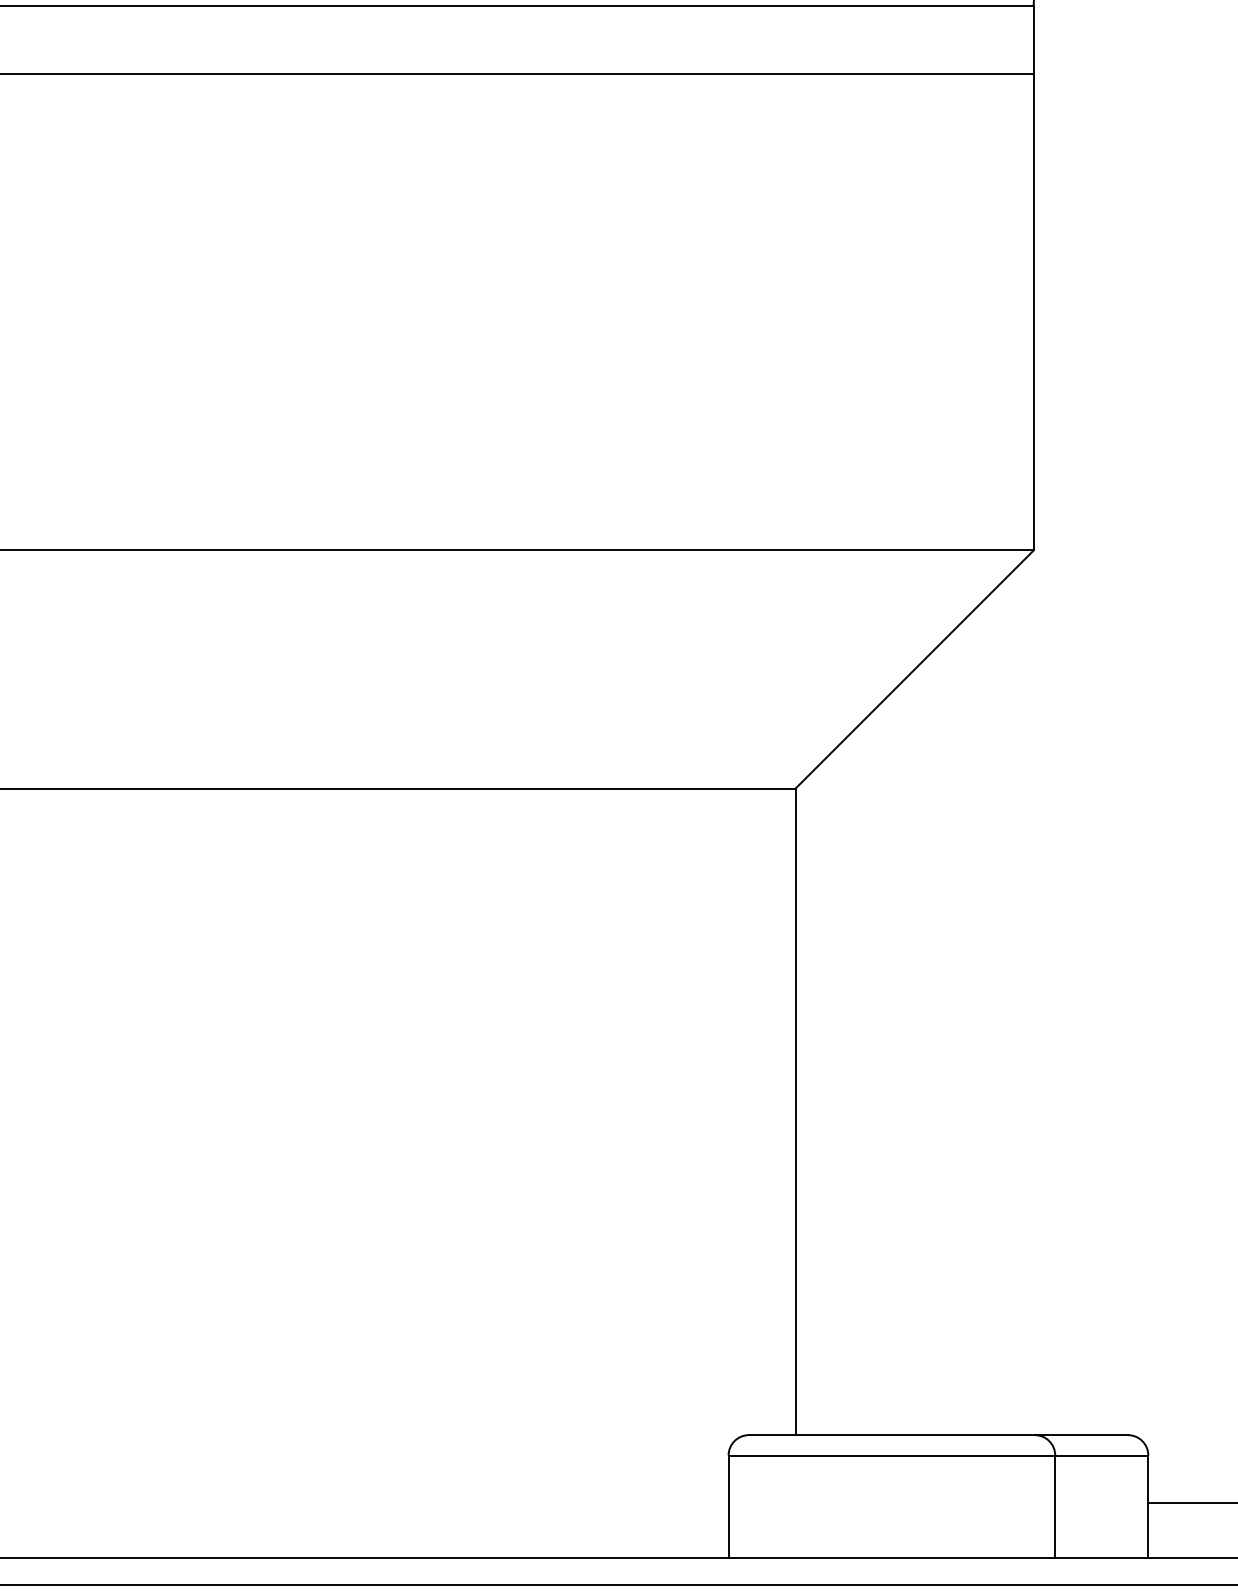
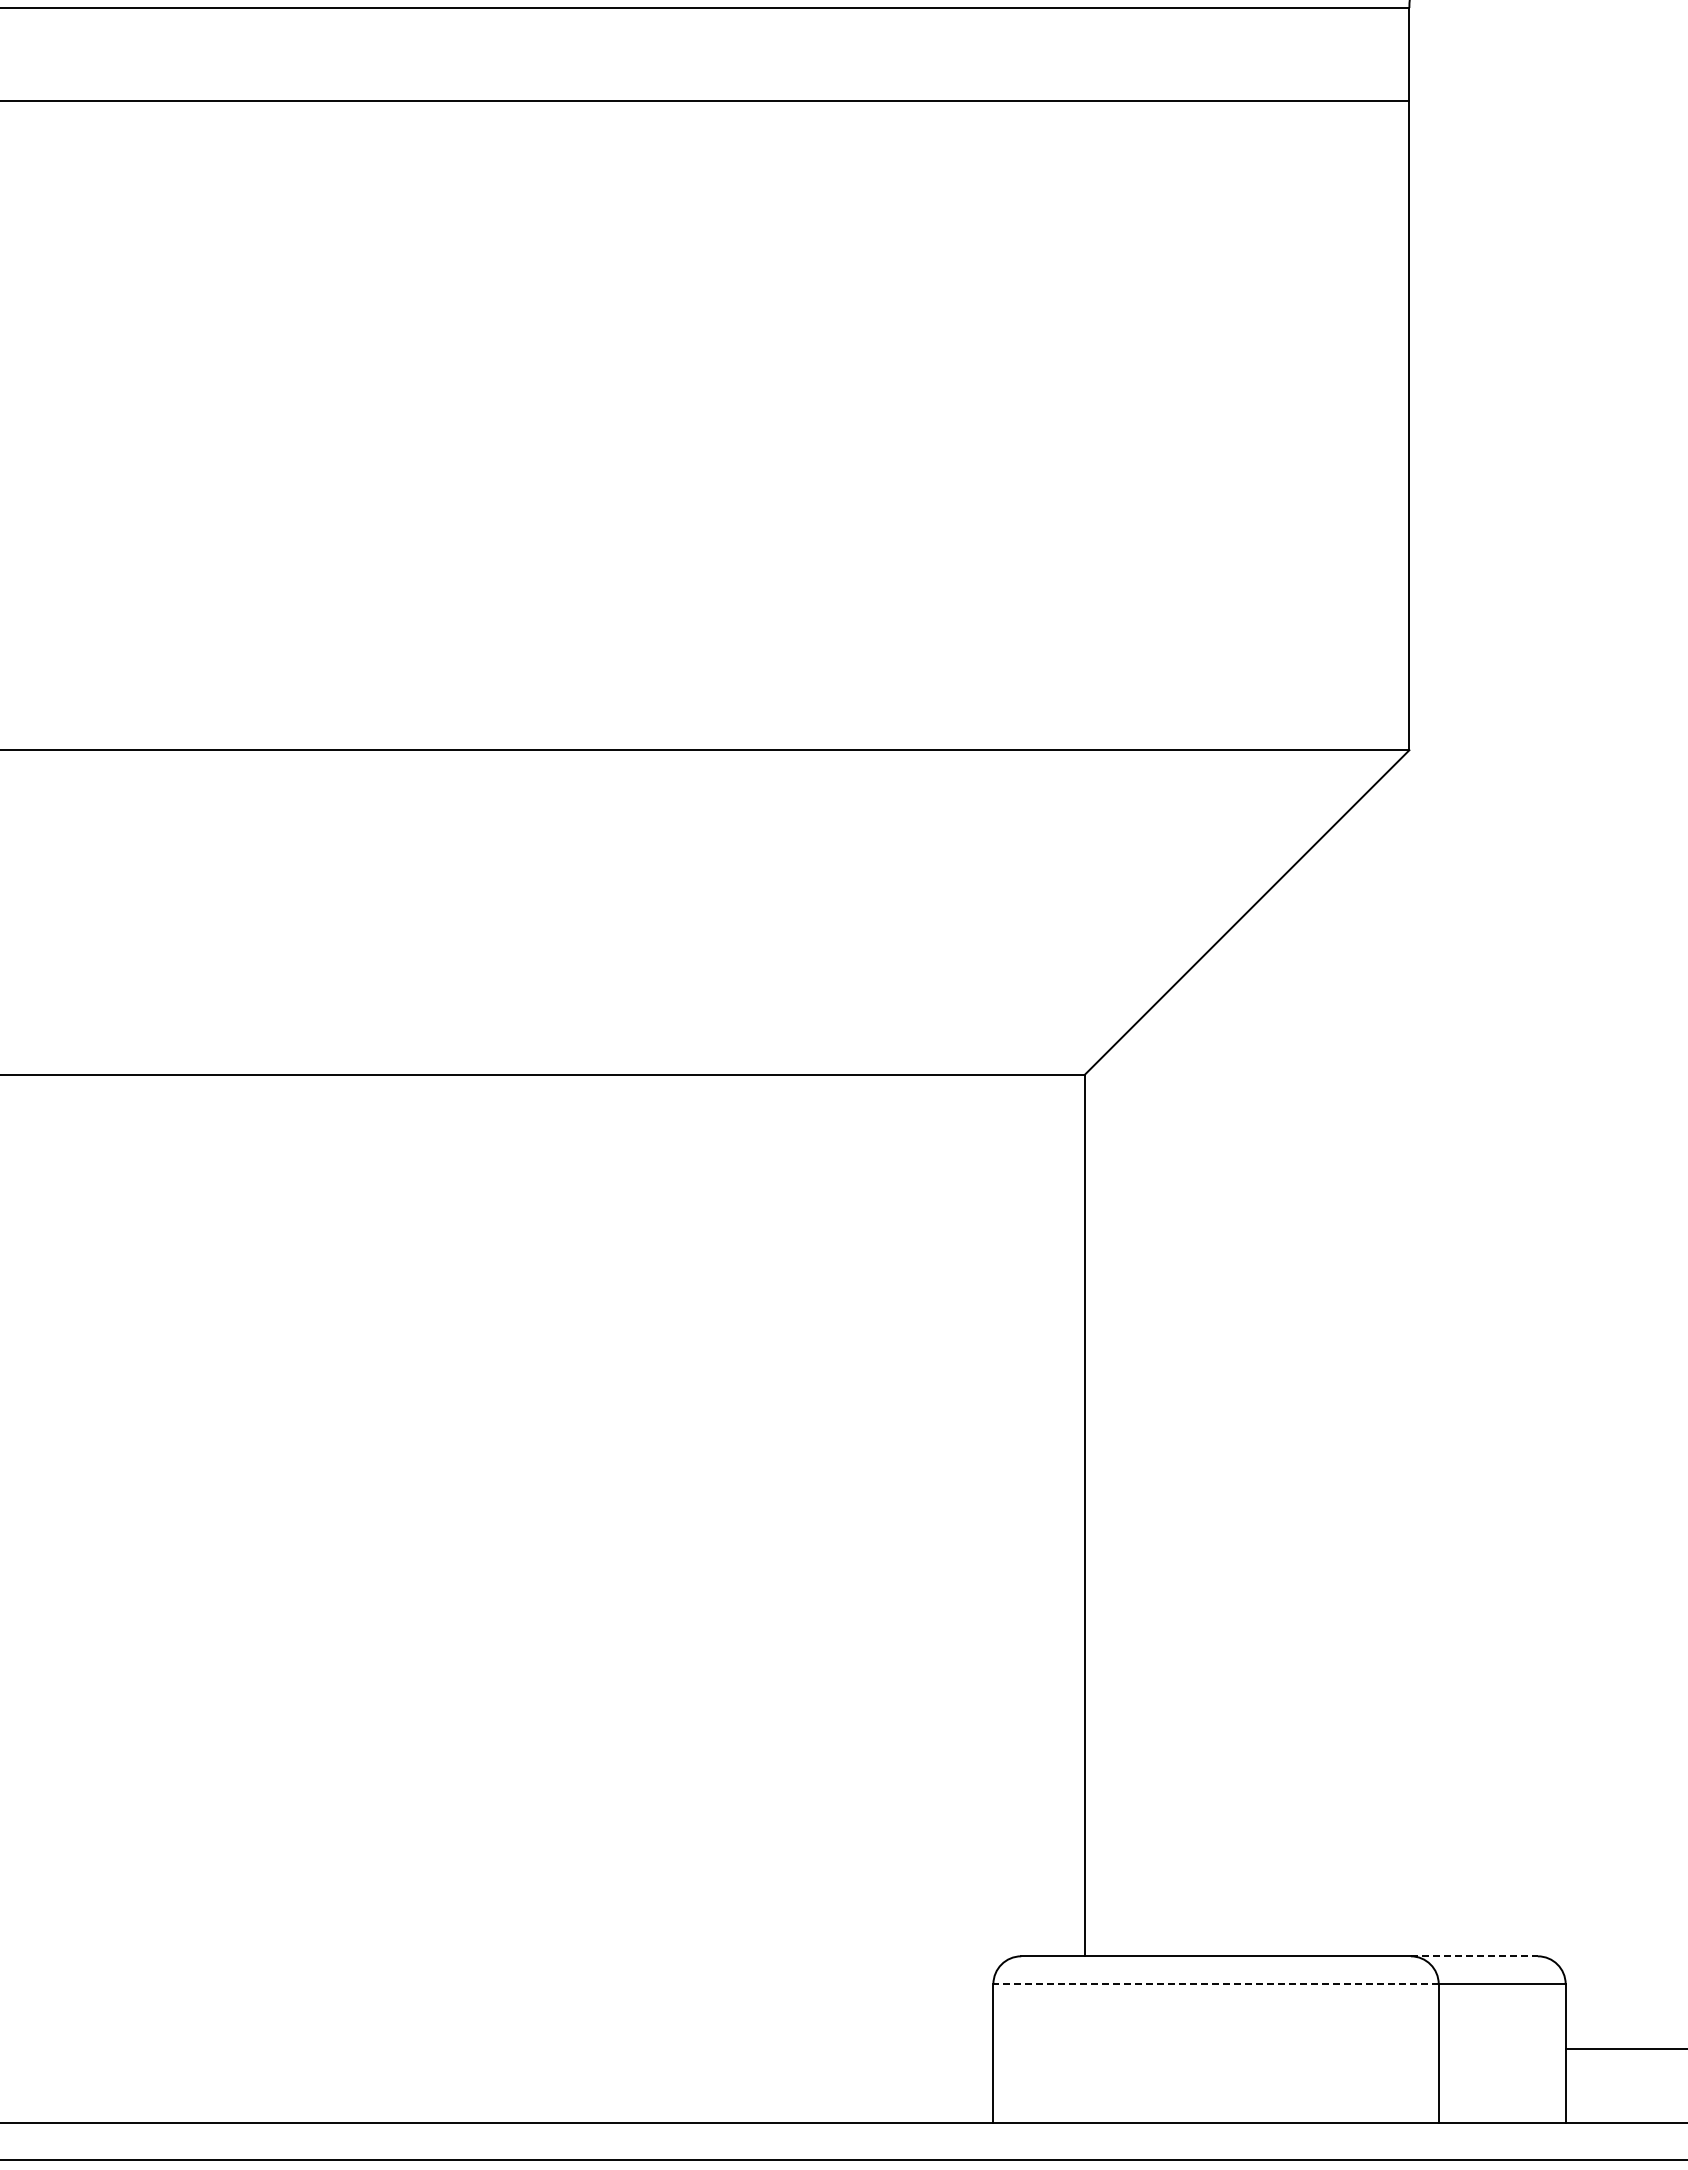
line: (1081, 1435) -> (1474, 1956), solid -> dashed
line: (892, 1455) -> (1216, 1984), solid -> dashed

